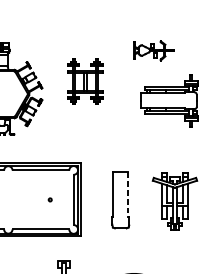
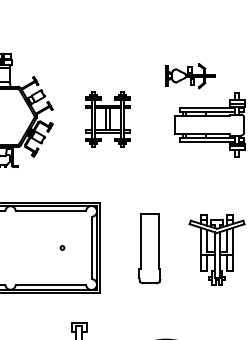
part: (153, 51) -> (190, 76), moved
part: (84, 81) -> (107, 119), moved
line: (127, 194) -> (158, 241), dashed -> solid

